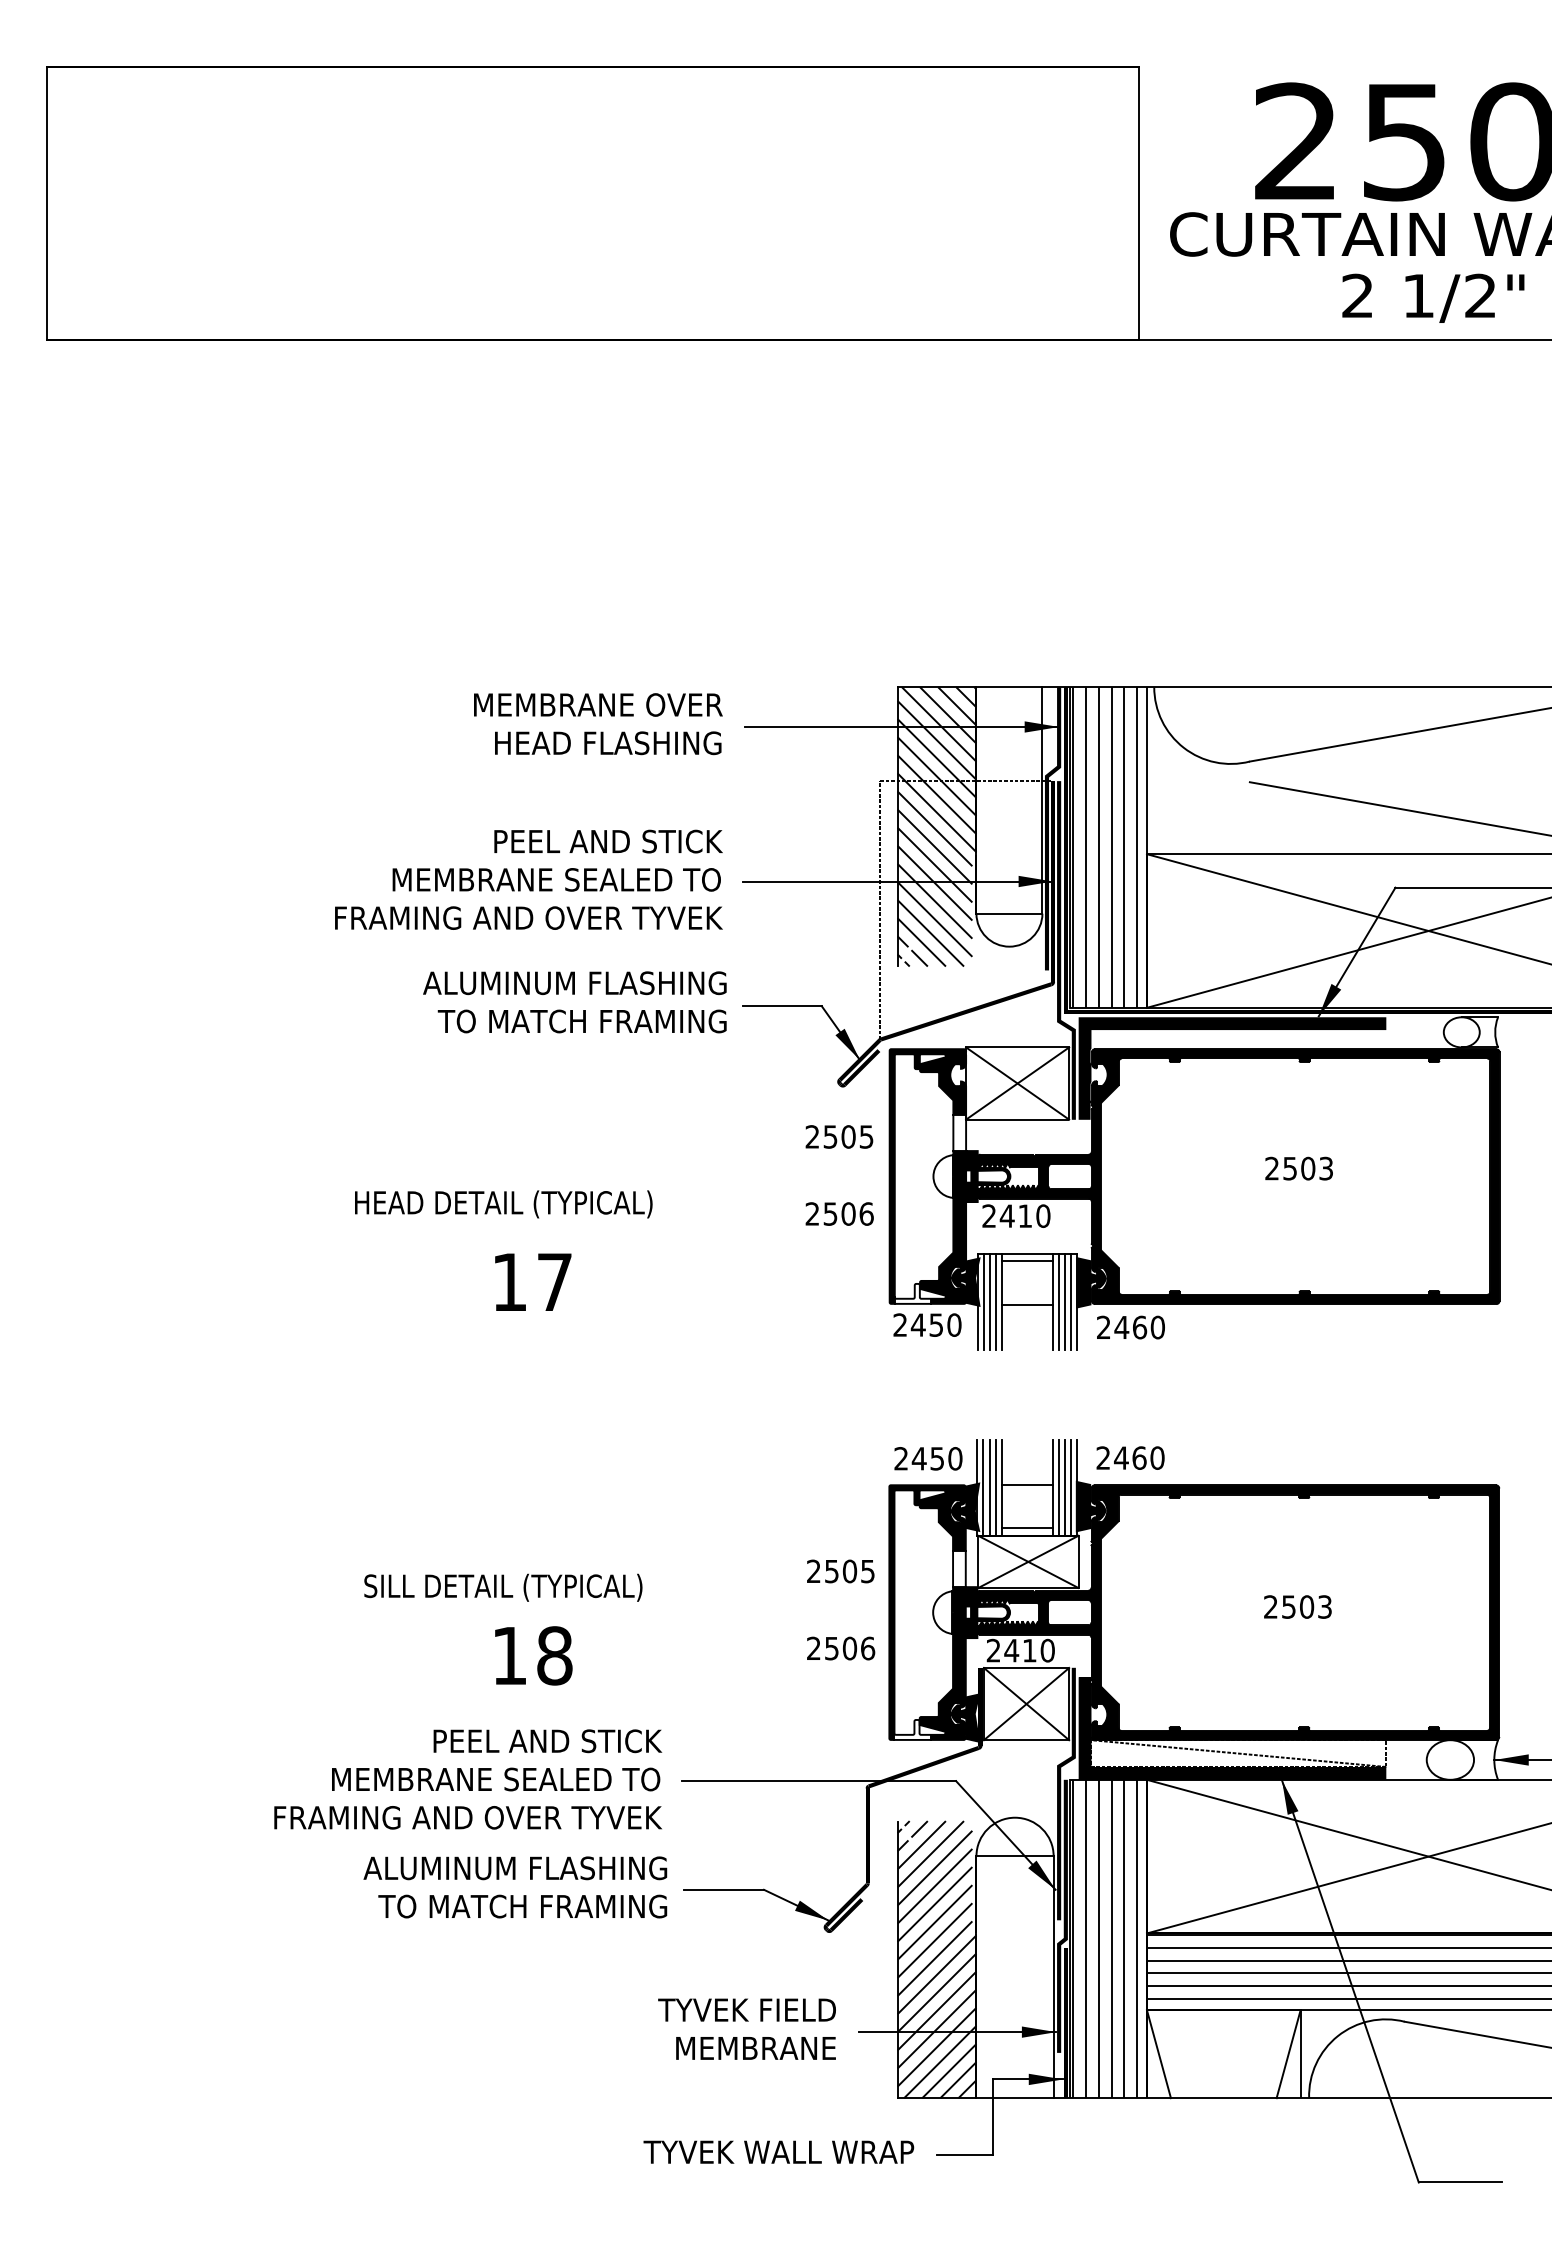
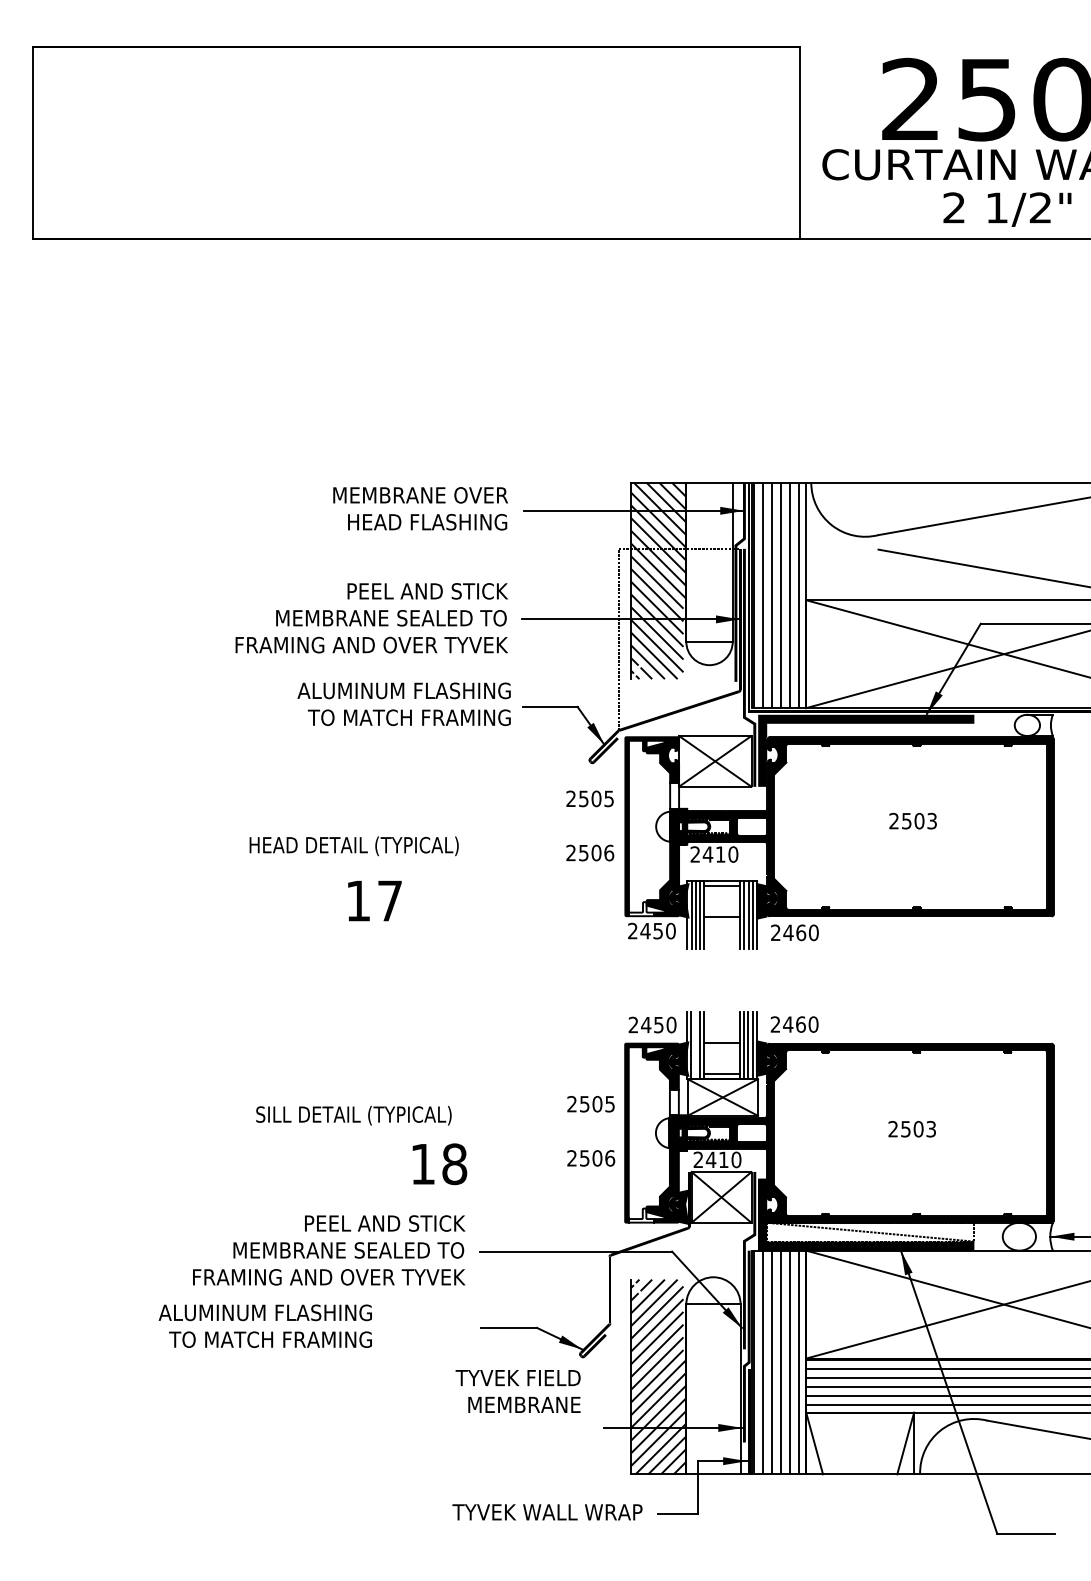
line: (989, 1487) -> (695, 1045), removed
text: (533, 1655) -> (439, 1163), moved
text: (515, 1887) -> (265, 1326), moved
text: (746, 2028) -> (517, 1390), moved

